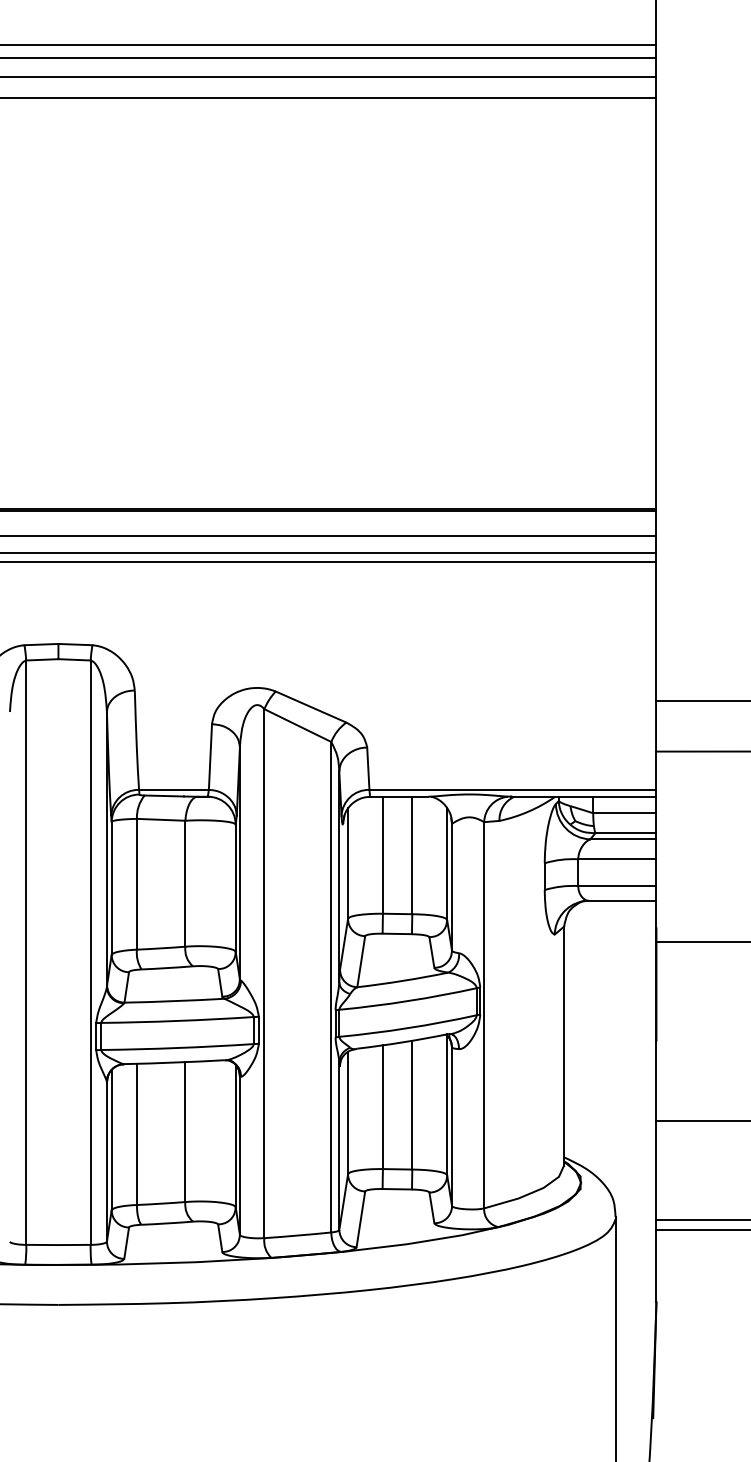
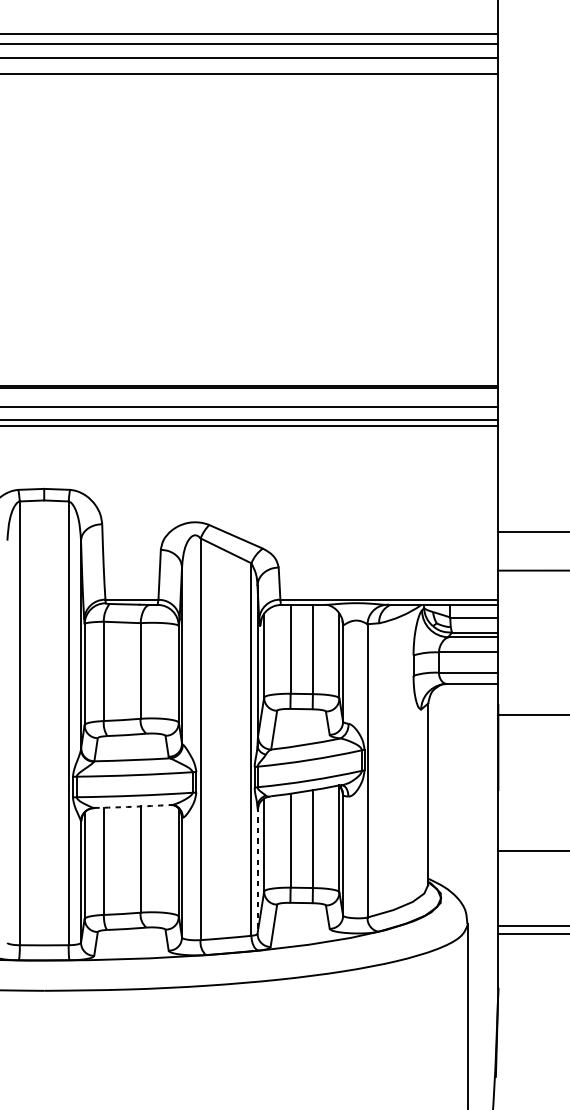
arc: (174, 1062) -> (132, 806), solid -> dashed
line: (339, 1146) -> (257, 870), solid -> dashed

